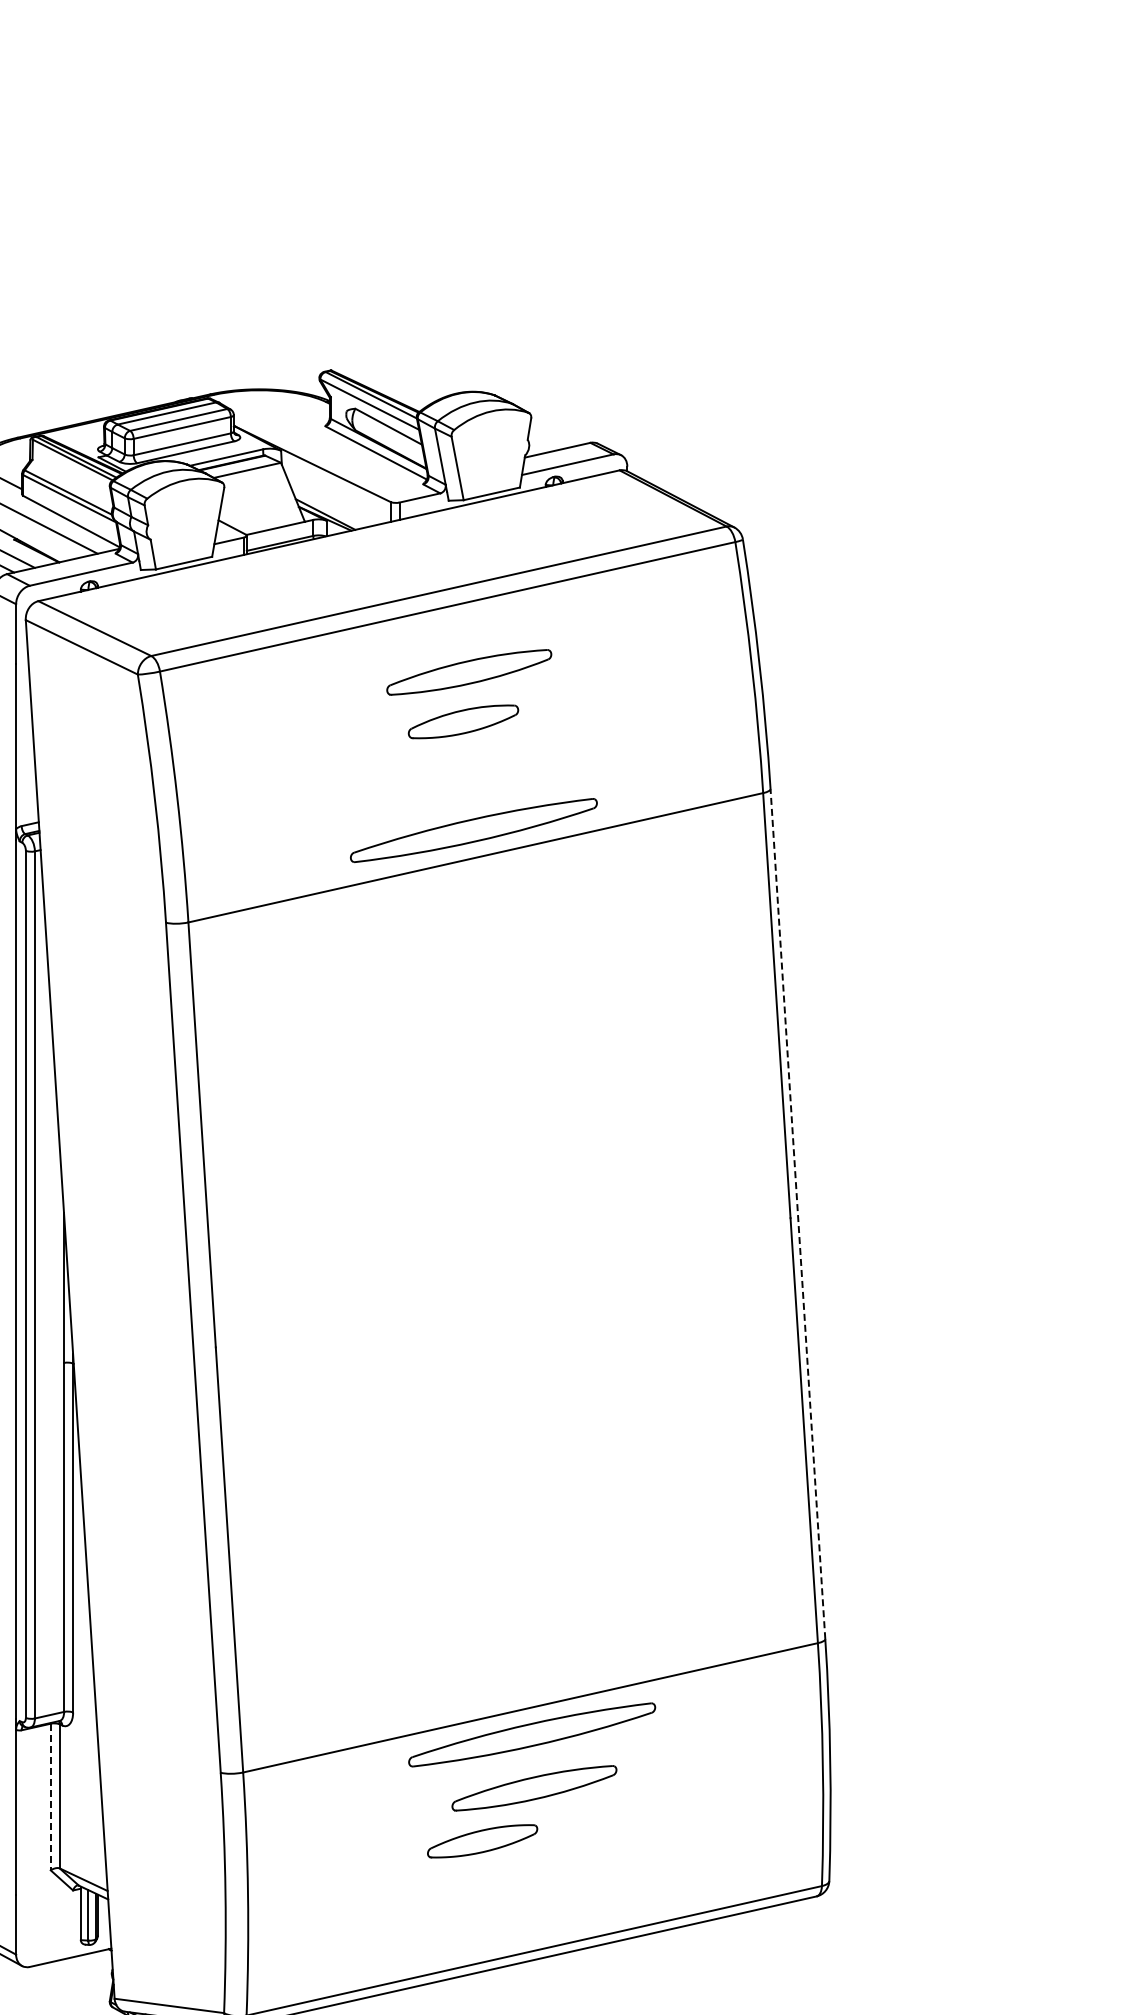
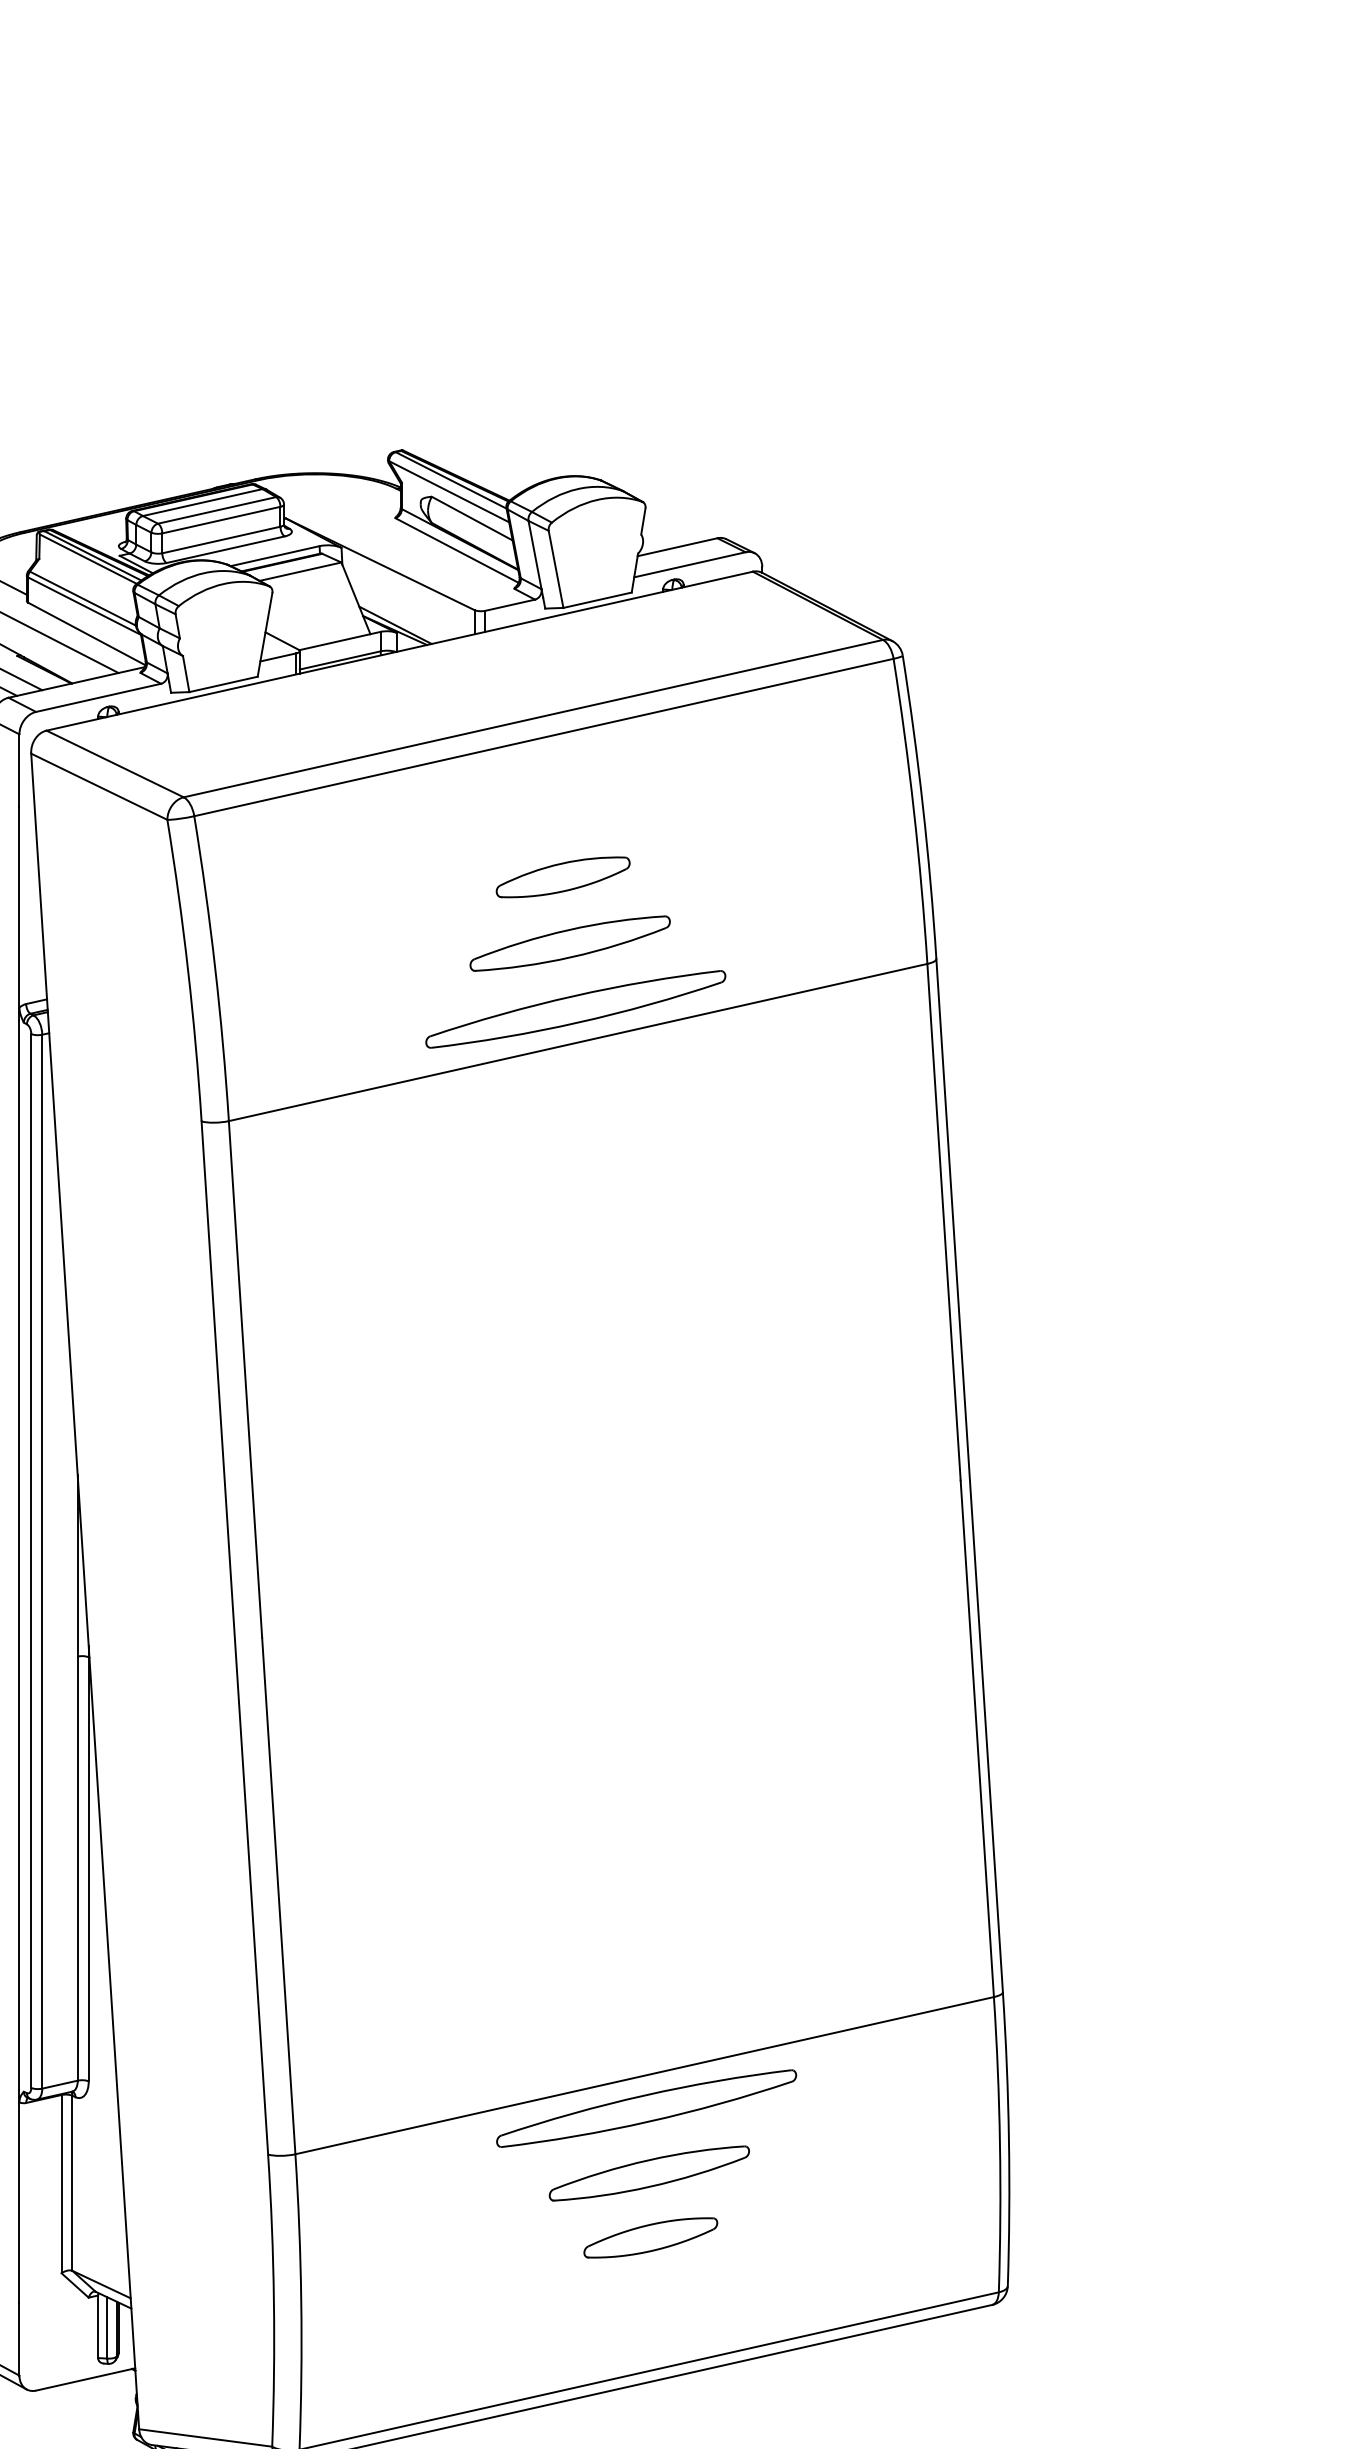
part: (469, 672) -> (570, 943), moved
line: (797, 1214) -> (969, 1476), dashed -> solid
line: (50, 1797) -> (61, 2184), dashed -> solid
part: (482, 1841) -> (650, 2238), moved

